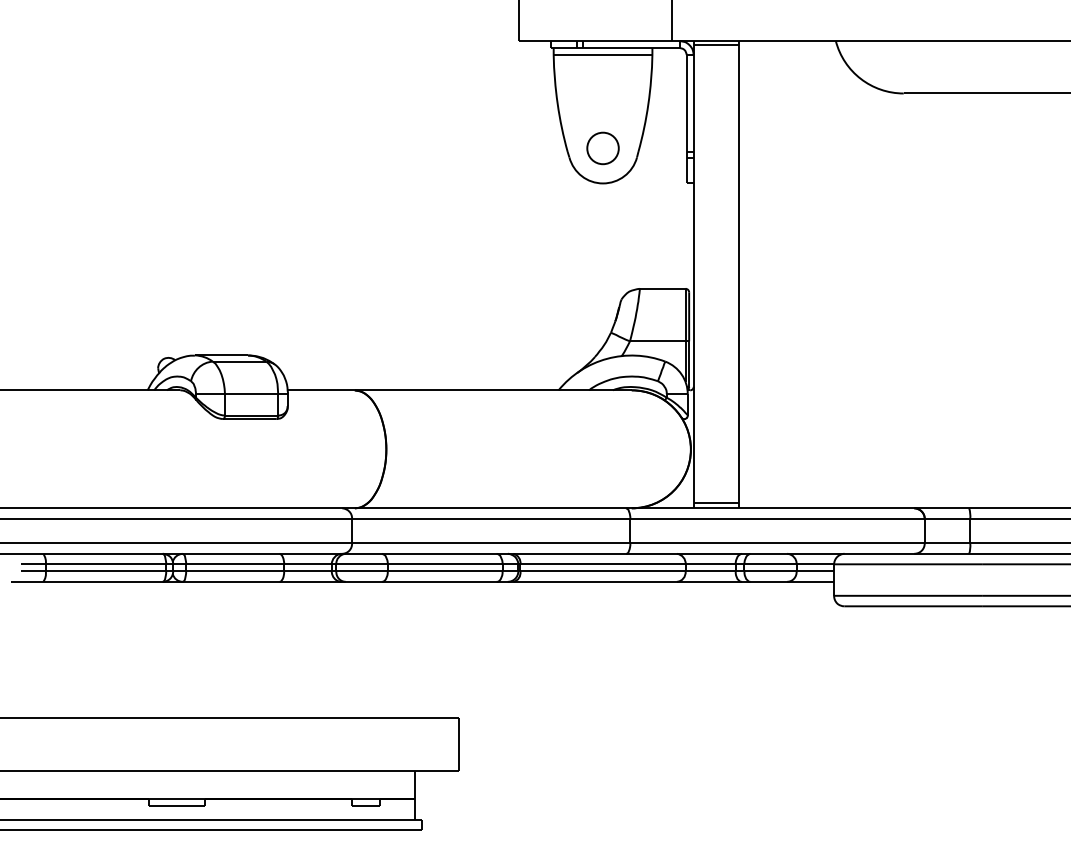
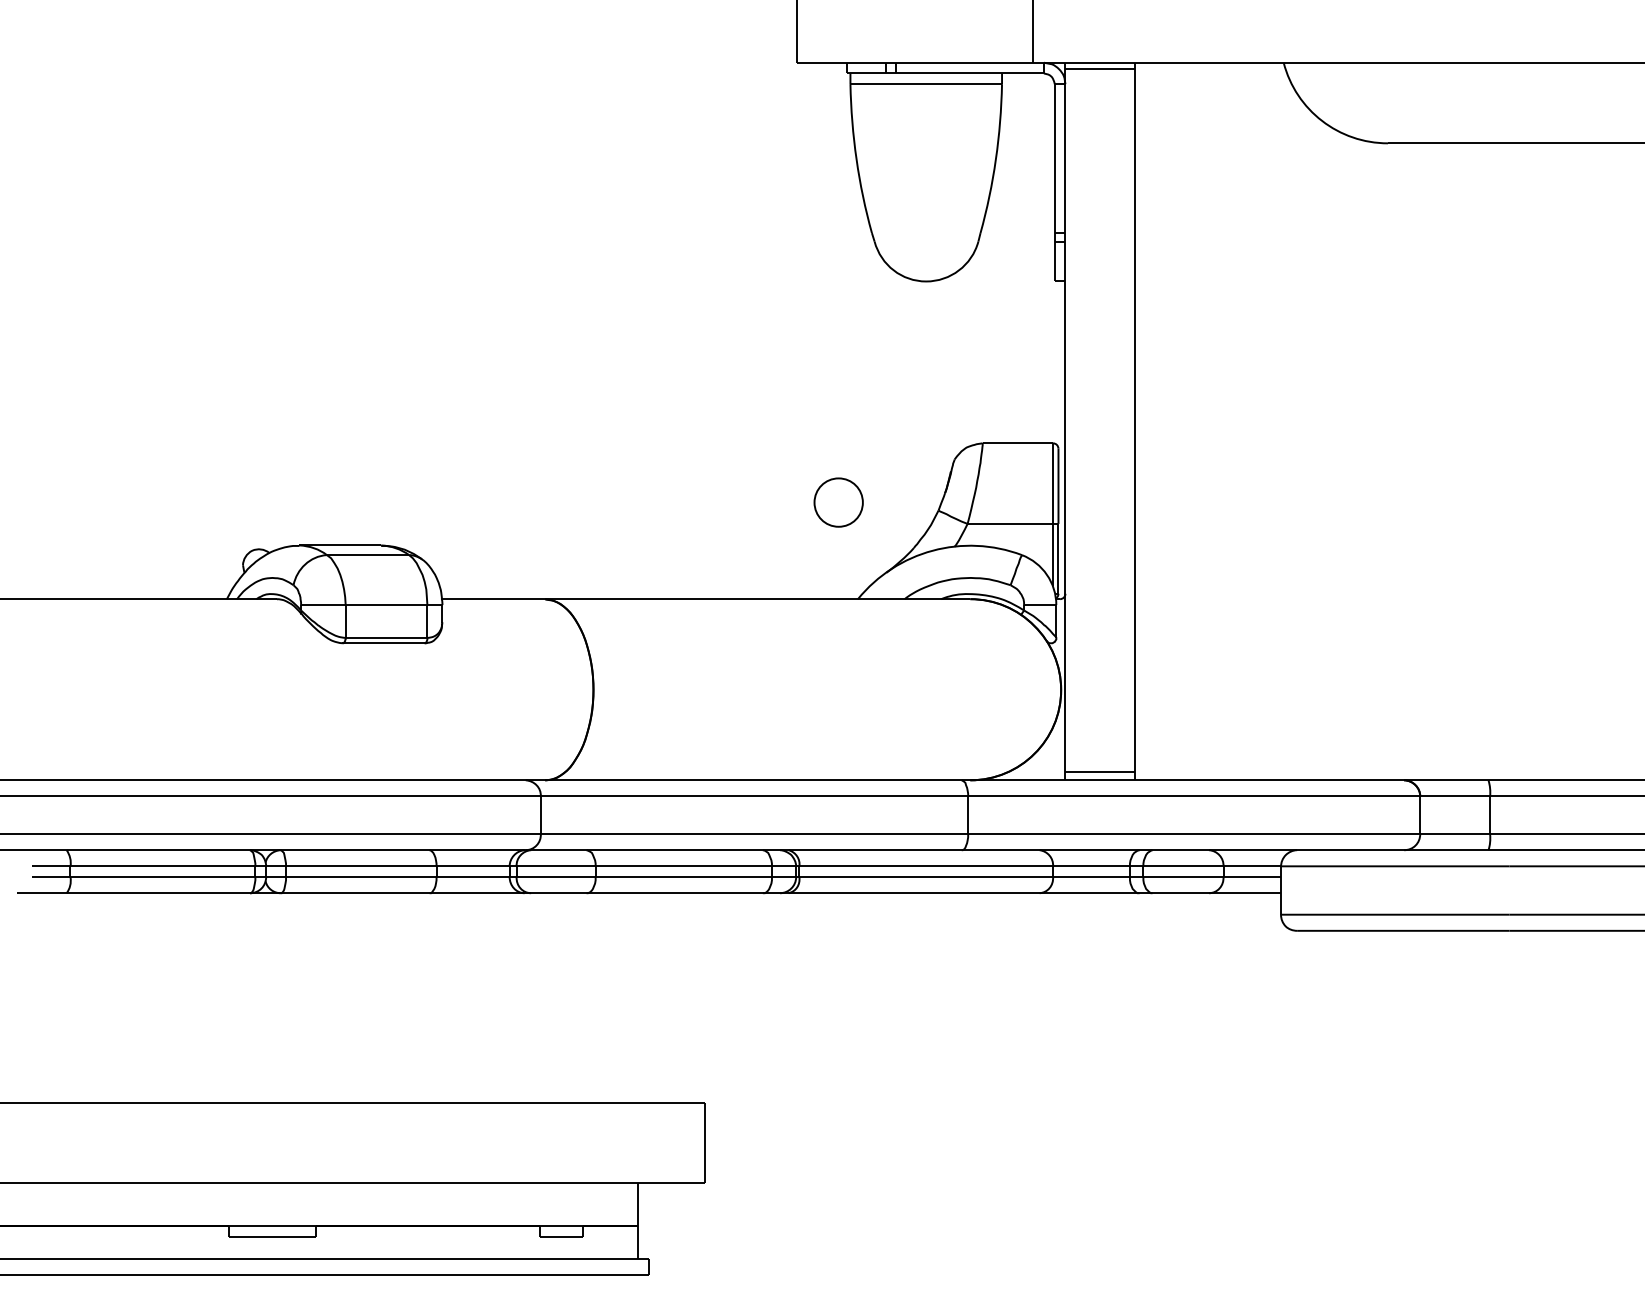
part: (602, 148) -> (837, 502), moved

